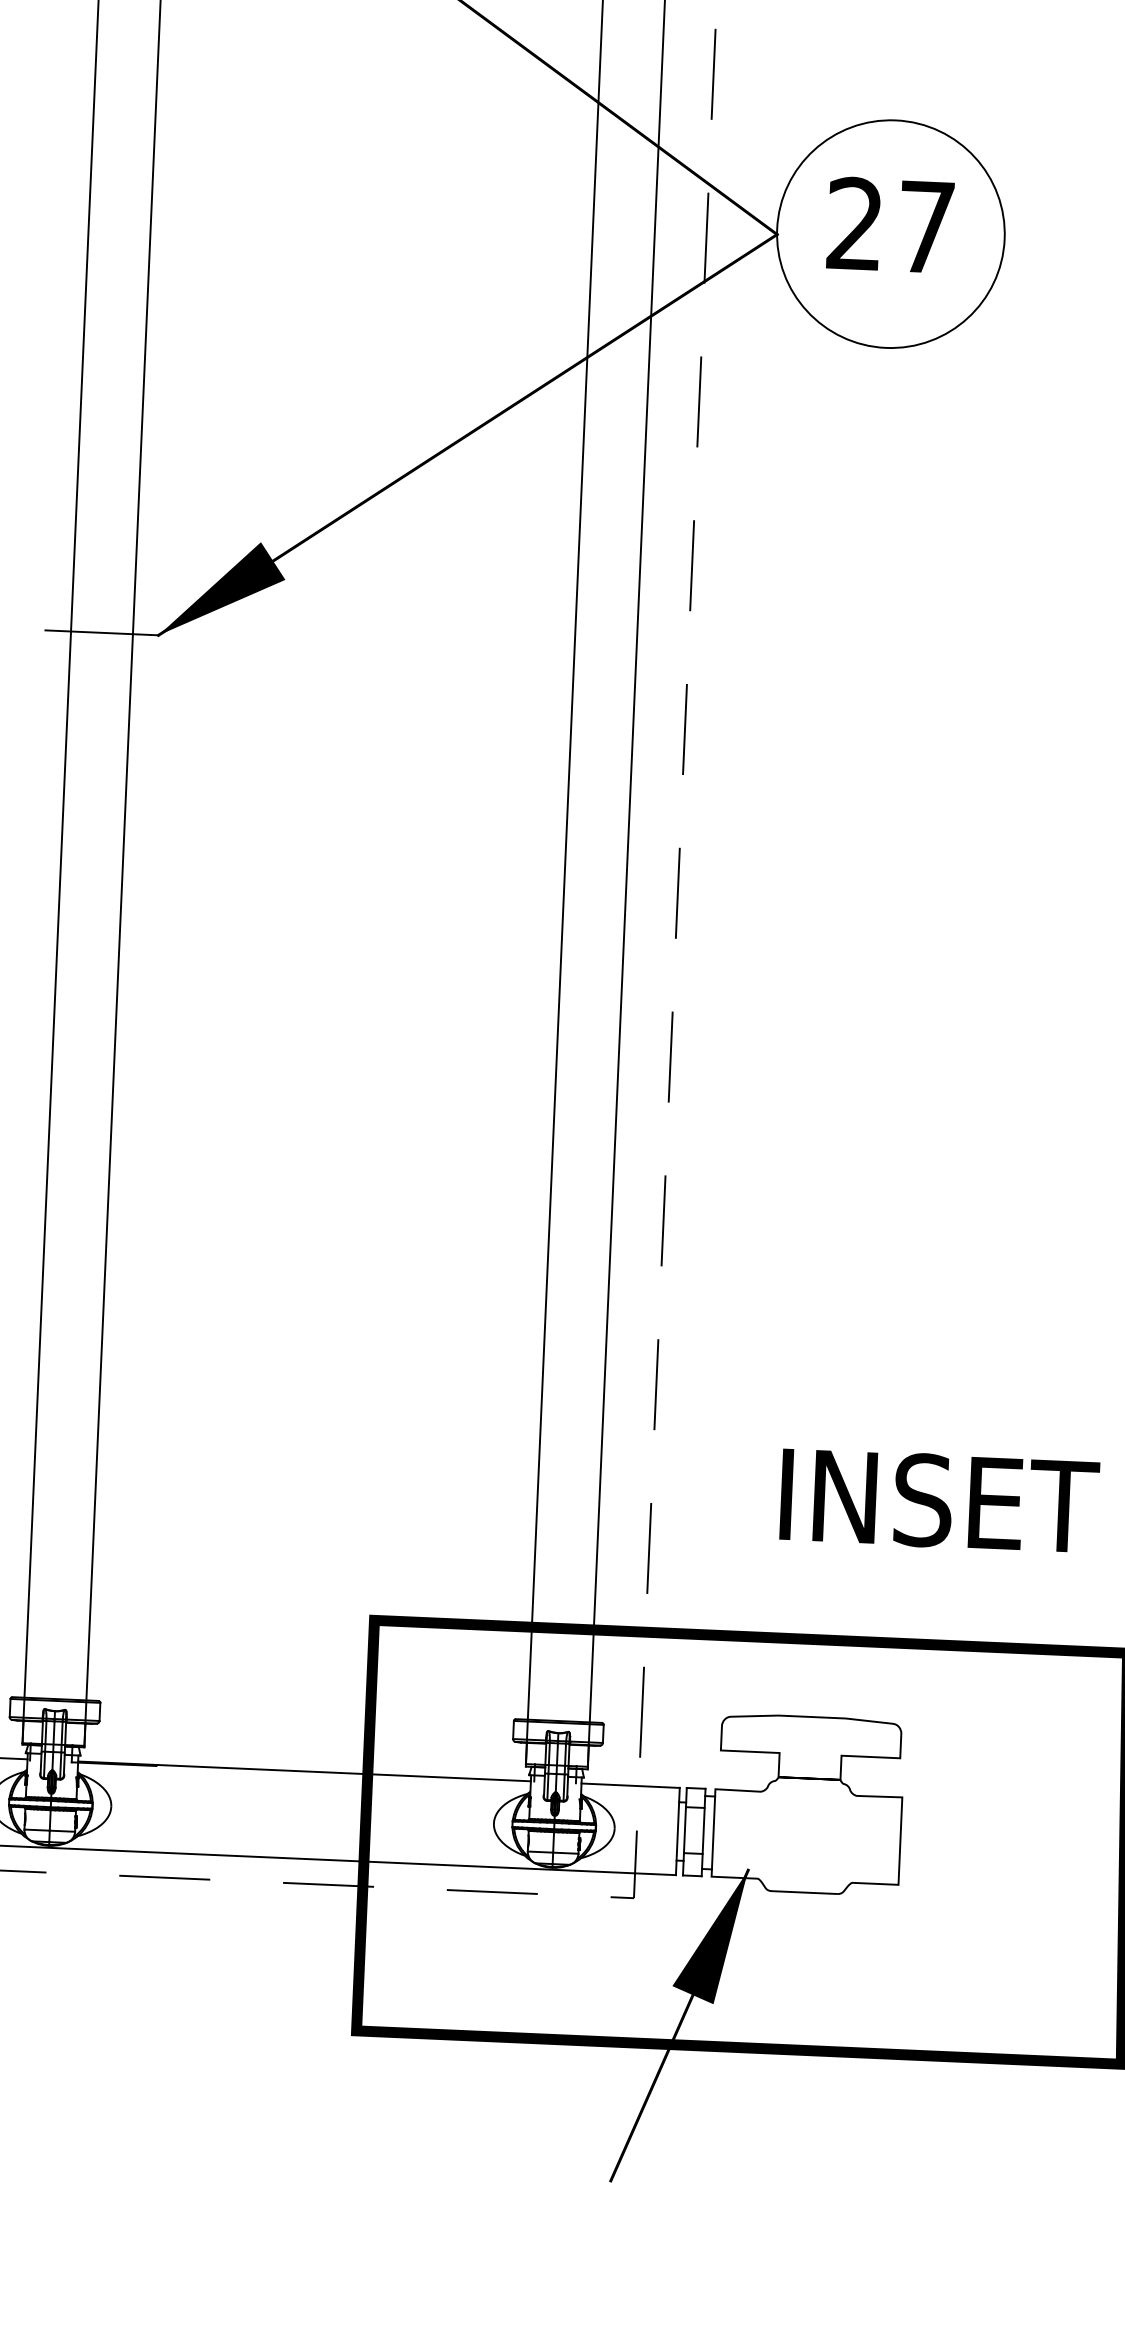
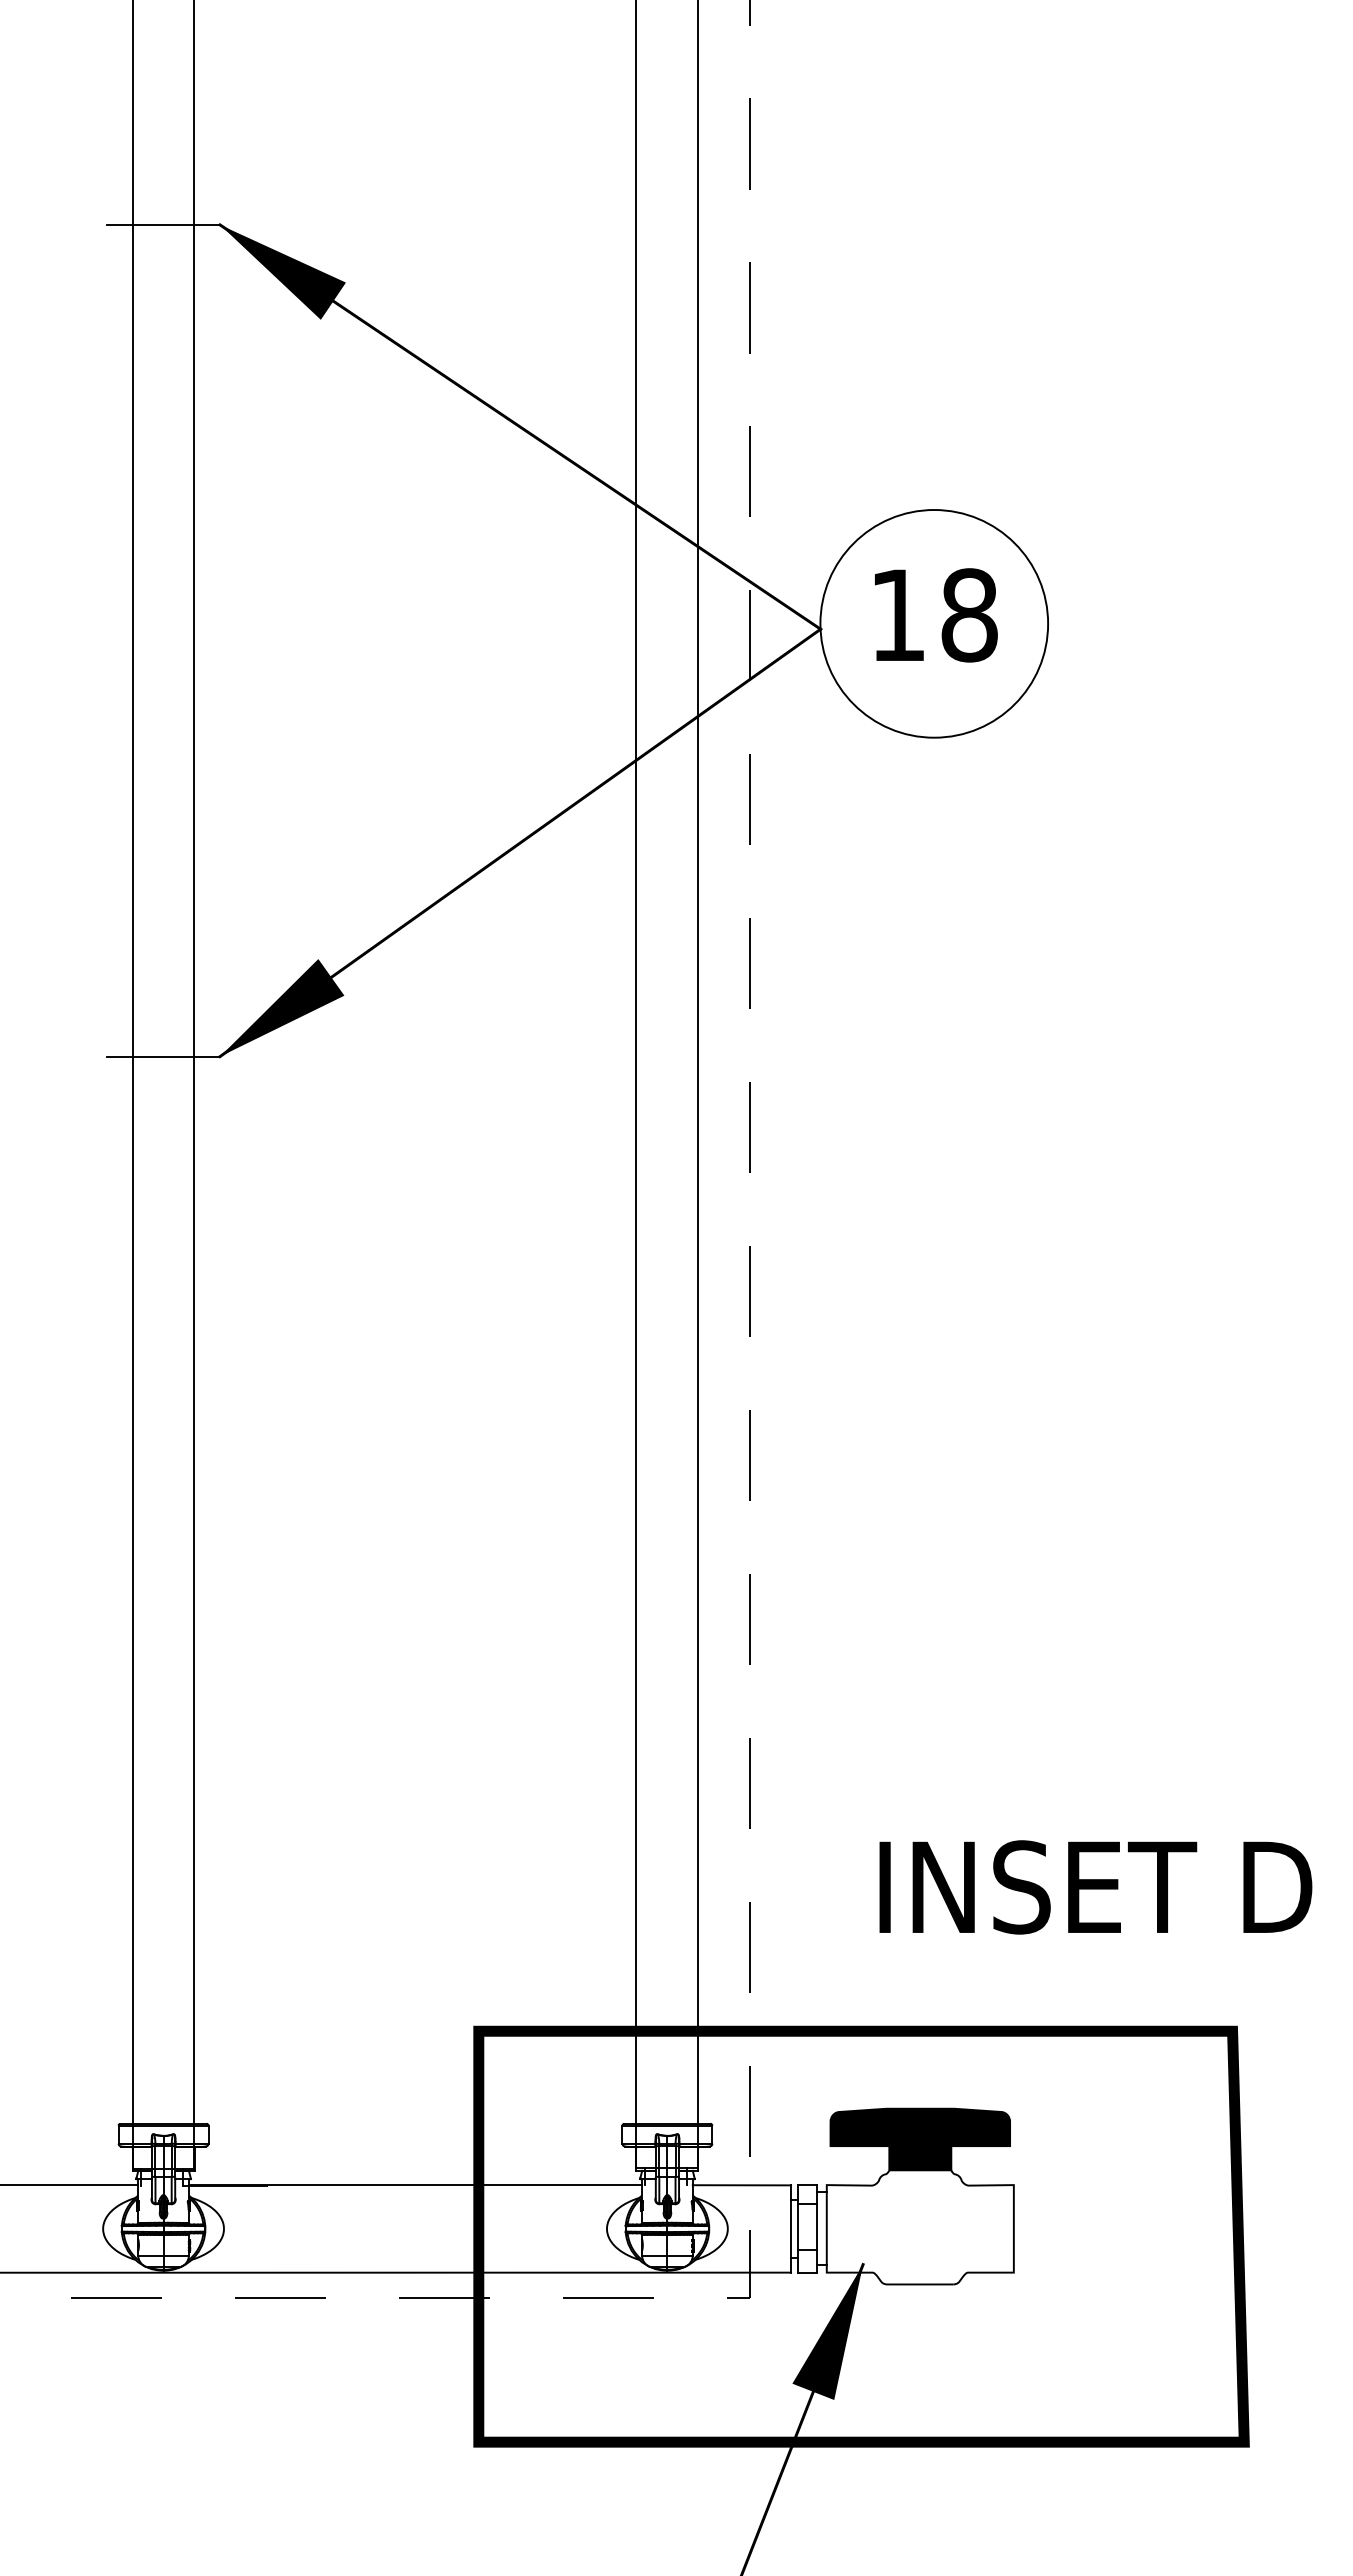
text: (890, 225) -> (933, 615), 27 -> 18
fill: (811, 1747) -> (920, 2139), added

